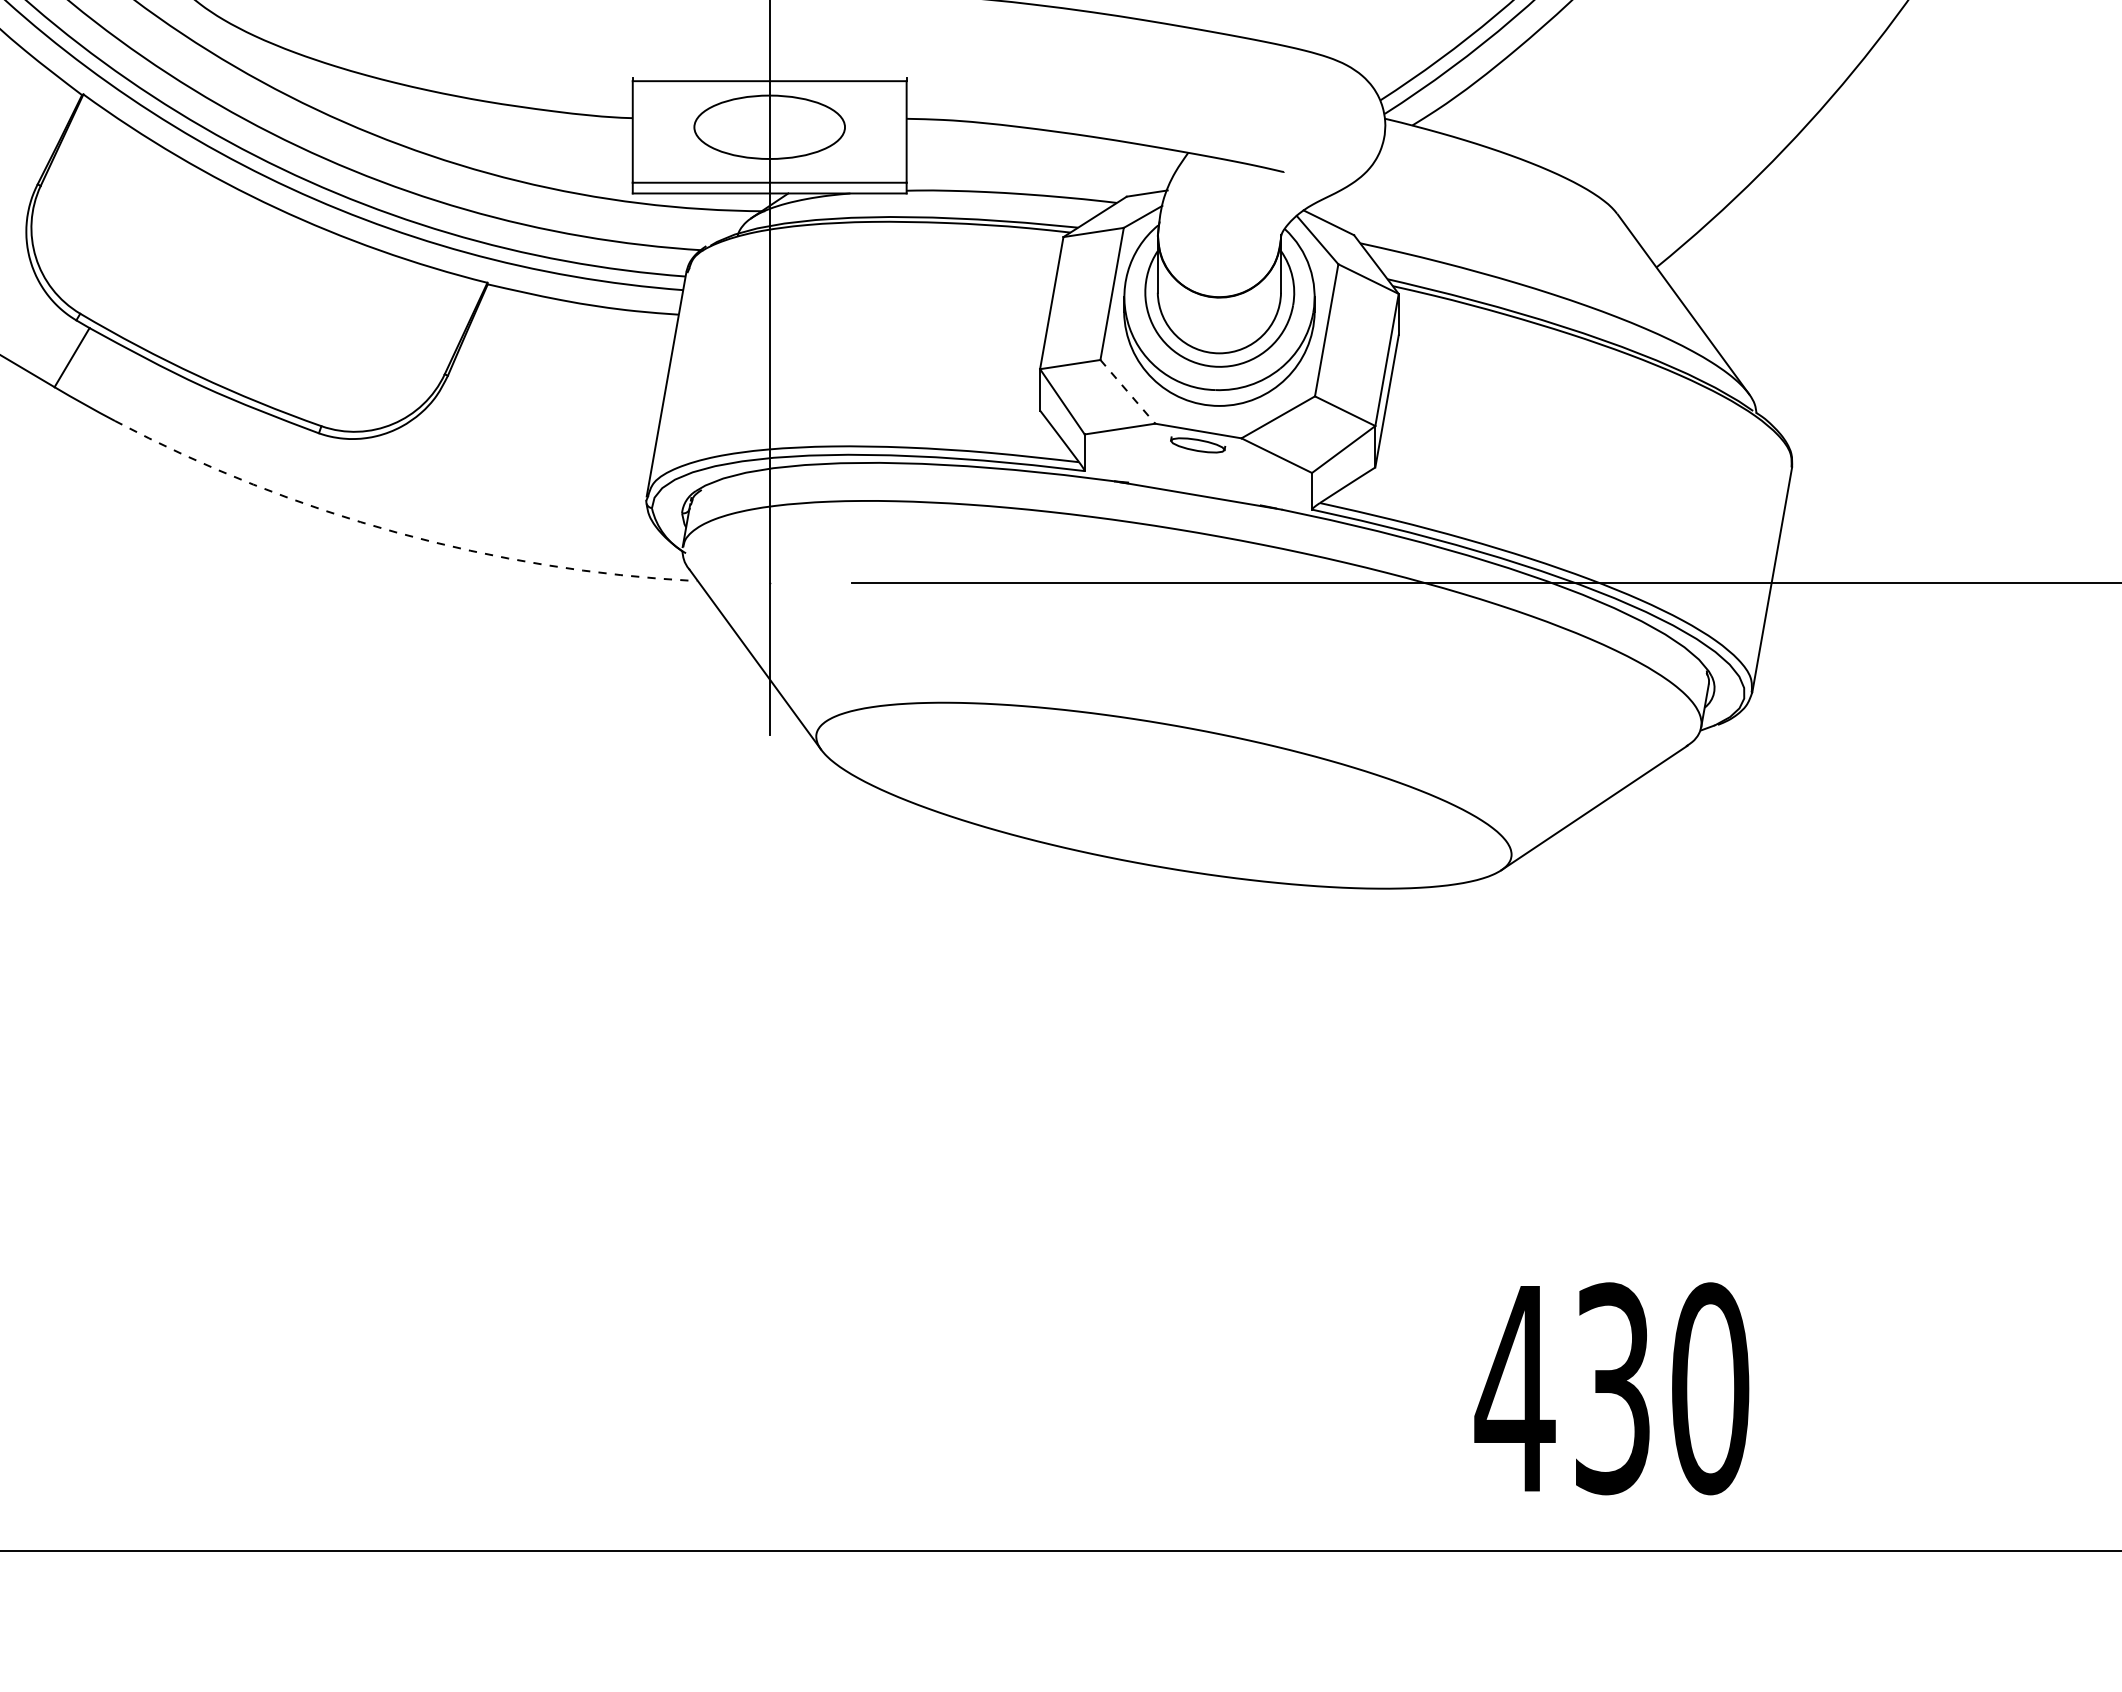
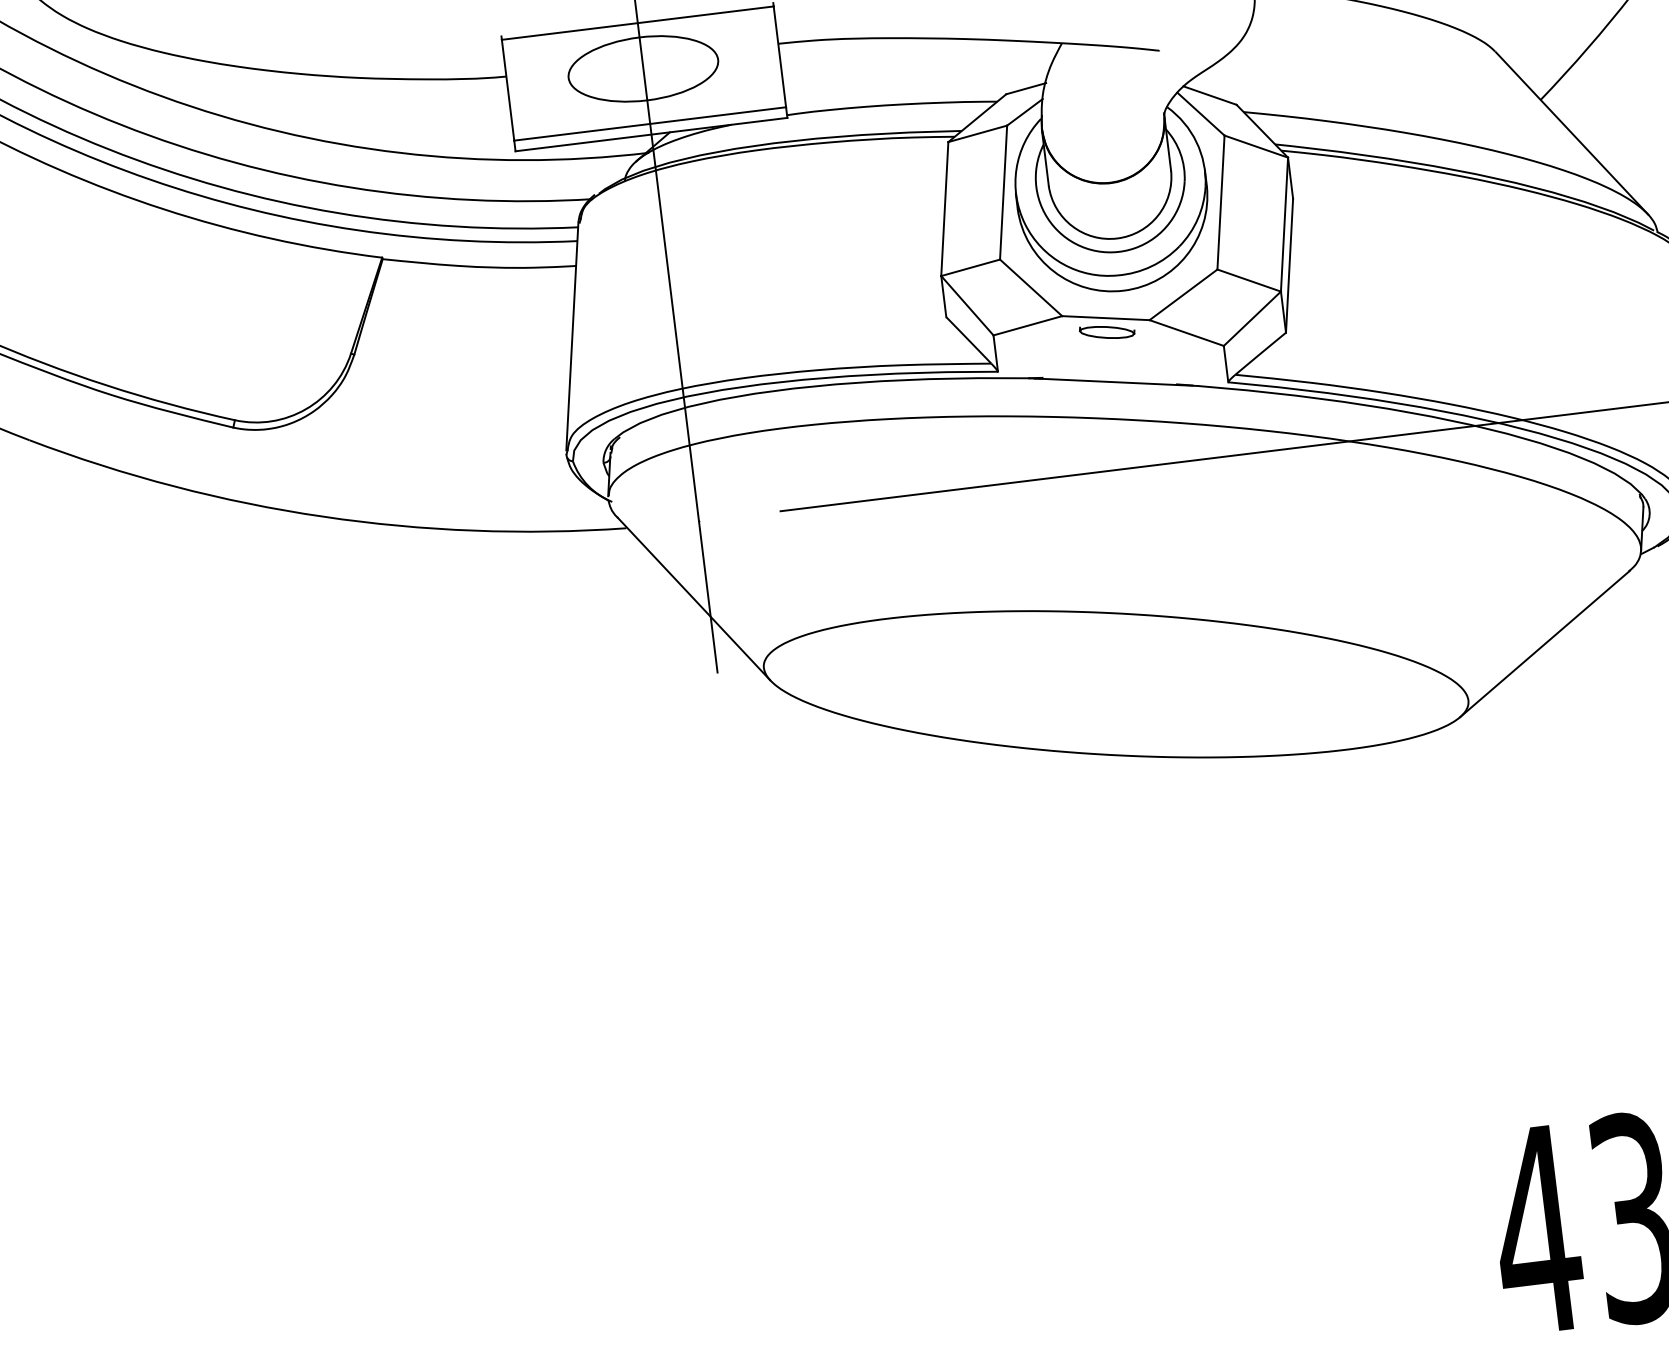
line: (1128, 392) -> (1031, 288), dashed -> solid
arc: (397, 532) -> (323, 516), dashed -> solid

